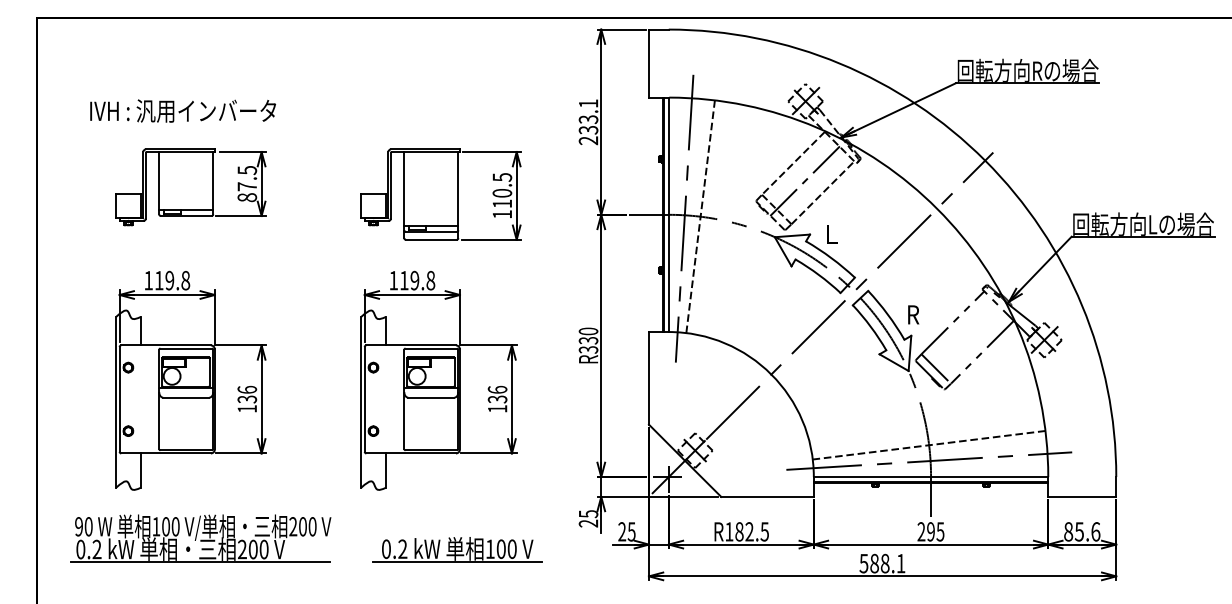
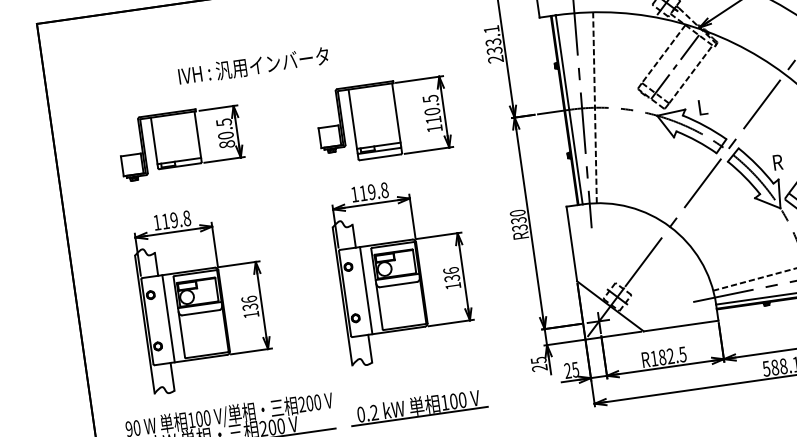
text: (183, 110) -> (253, 65), moved
text: (247, 186) -> (226, 135), 87.5 -> 80.5
line: (145, 399) -> (168, 318), added
line: (390, 399) -> (365, 290), added
part: (457, 549) -> (418, 406), moved

